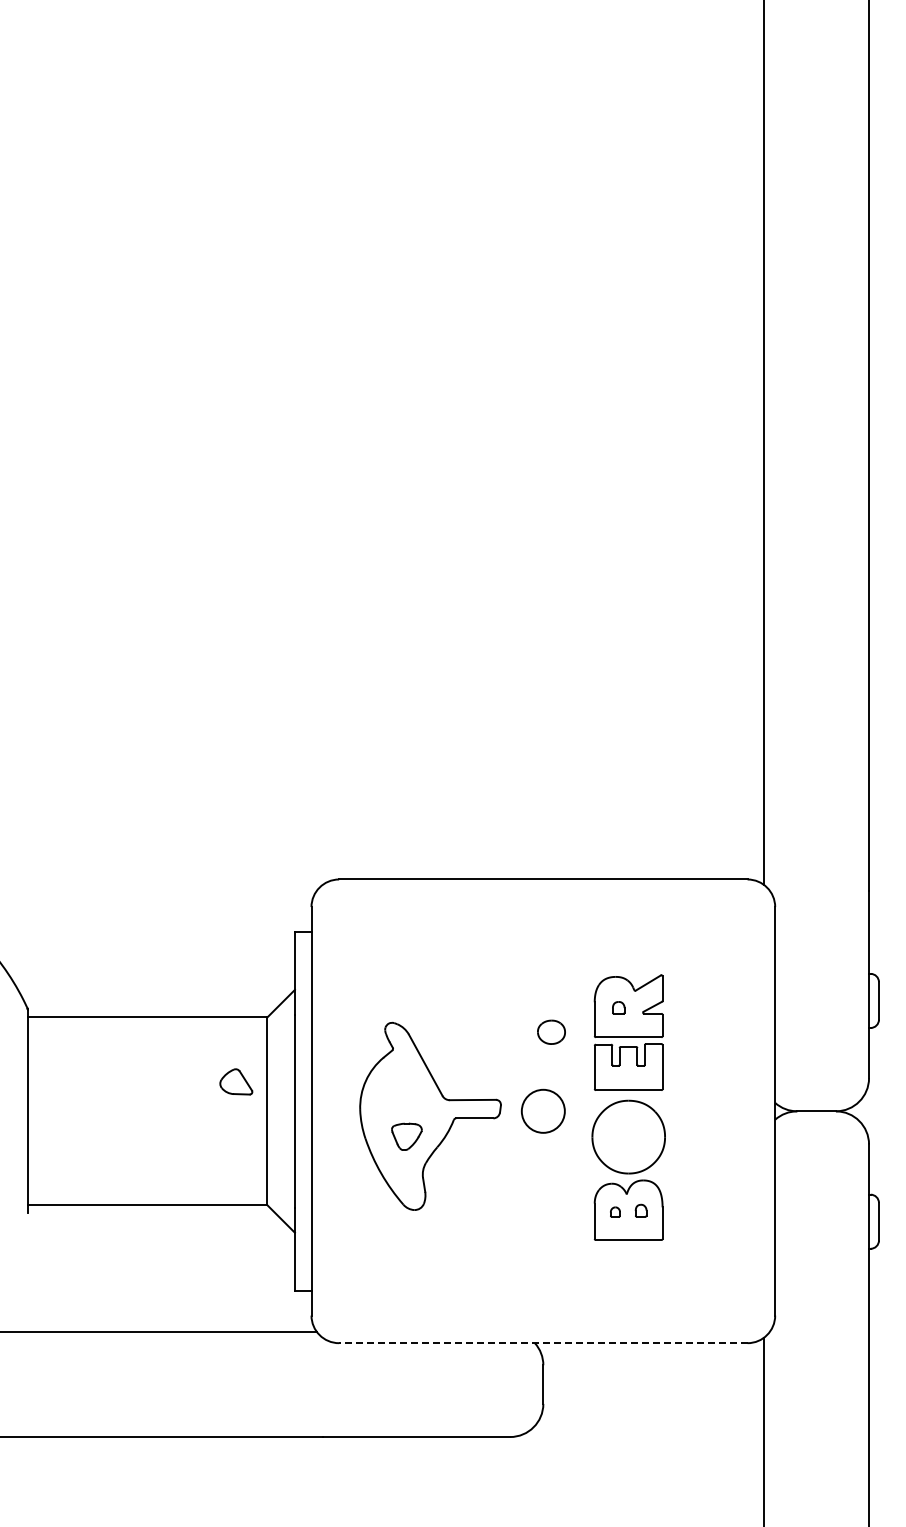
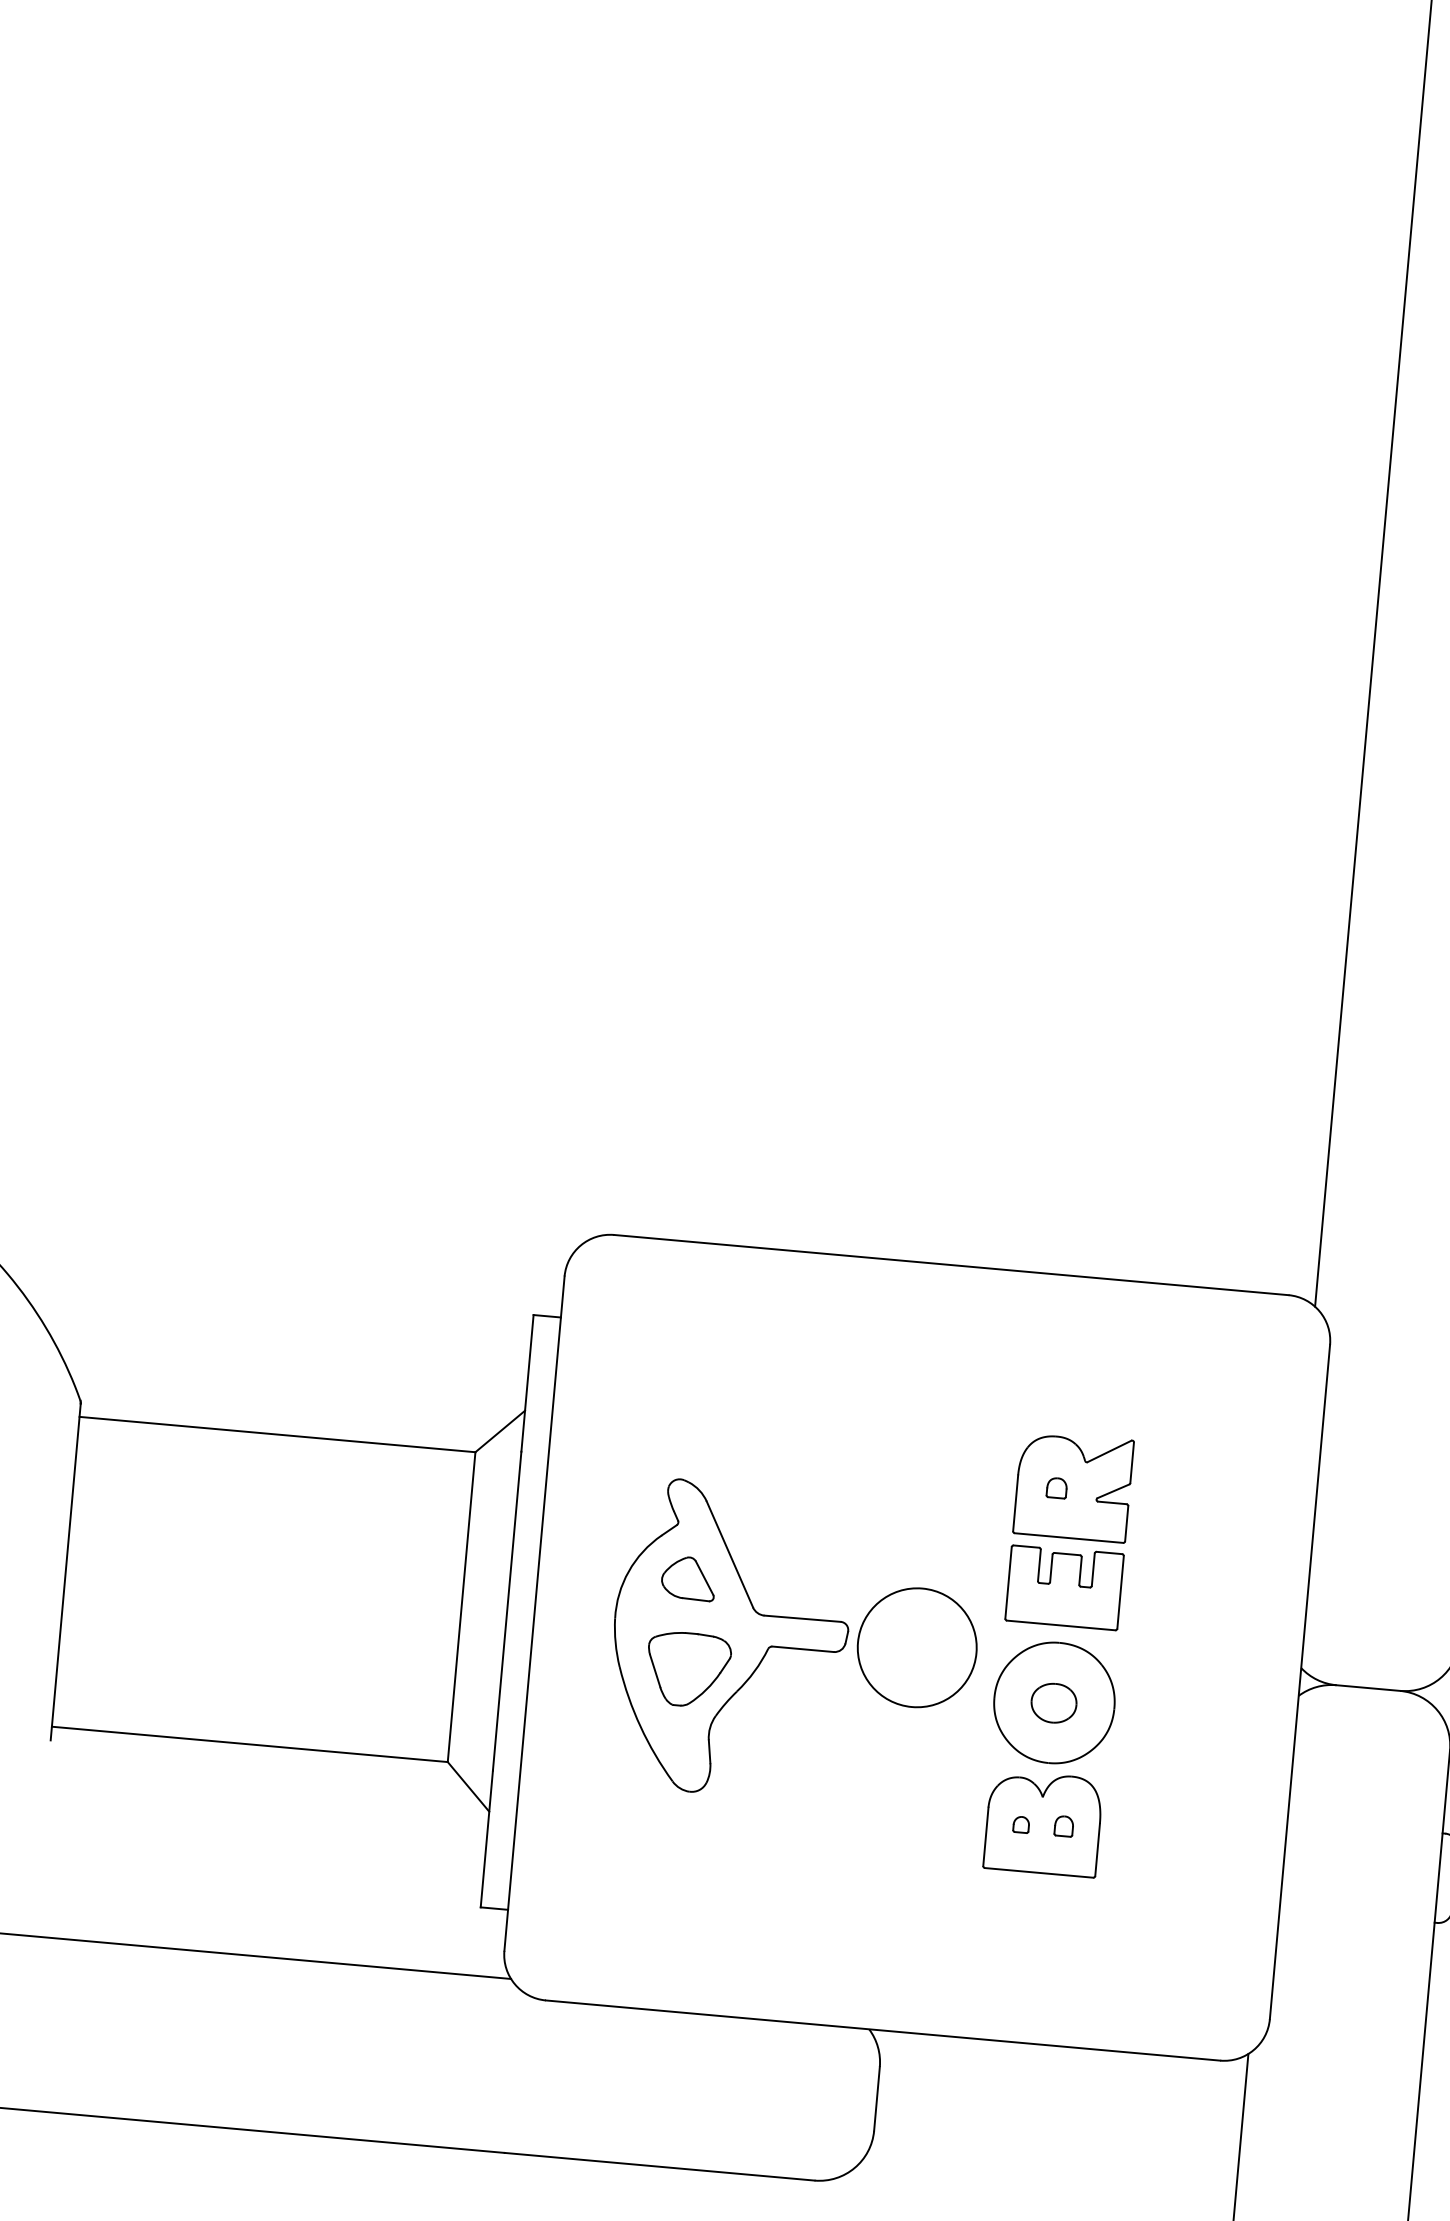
part: (551, 1031) -> (1054, 1701), moved
part: (236, 1081) -> (689, 1577), moved
circle: (543, 1111) -> (917, 1648), size x1.67
part: (406, 1136) -> (687, 1669), size x1.67
line: (542, 1343) -> (881, 2030), dashed -> solid

